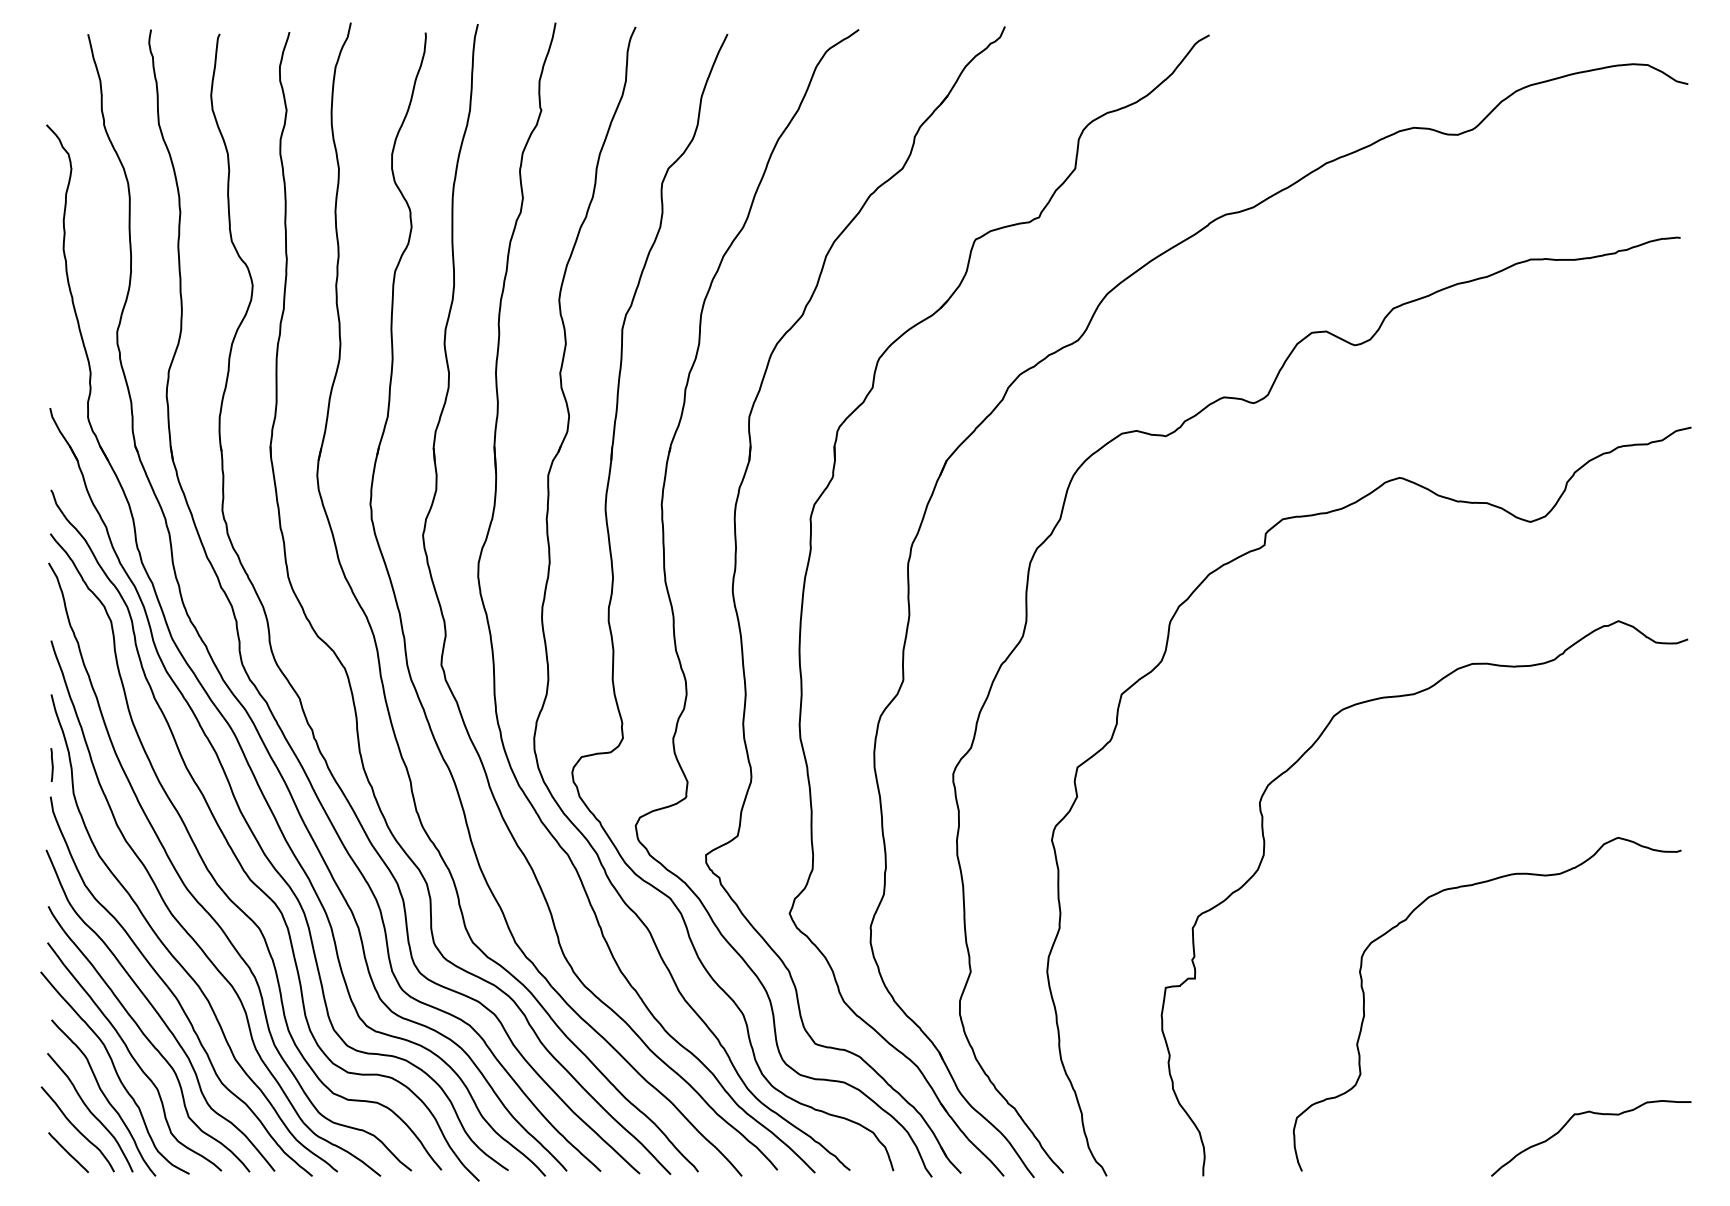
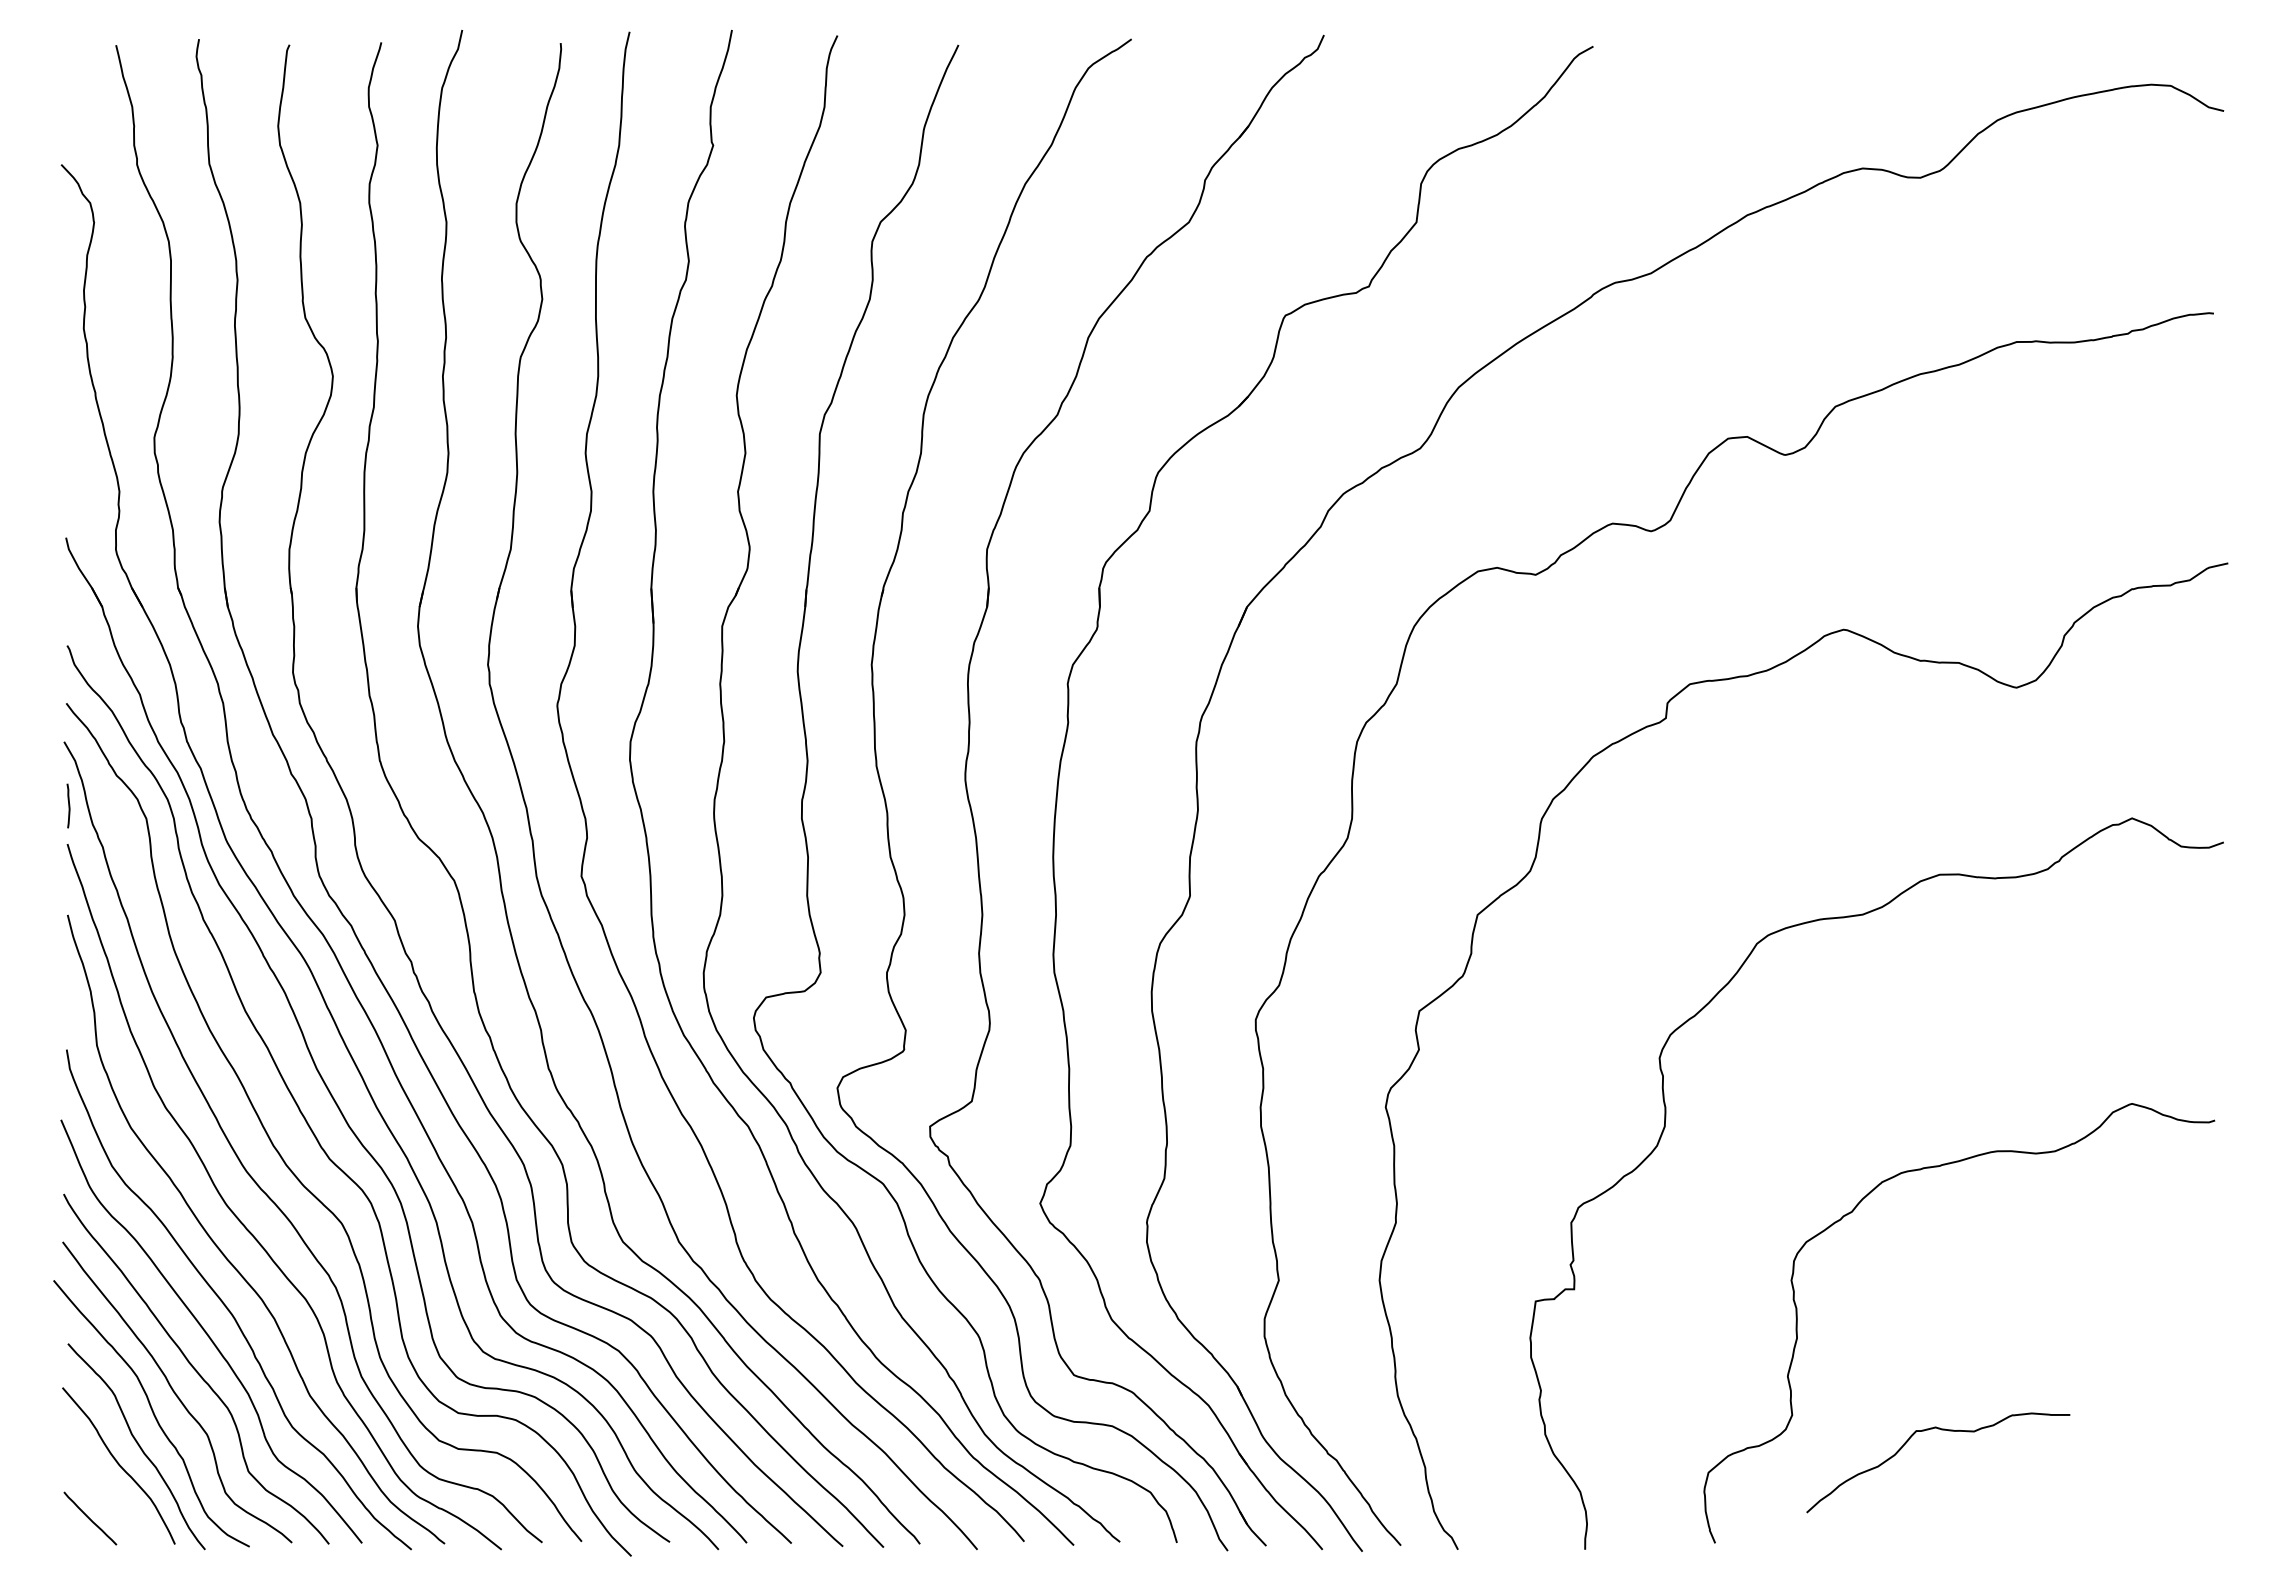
curve: (52, 764) -> (68, 805), moved
curve: (1593, 1113) -> (1941, 1430), moved
curve: (77, 1129) -> (102, 1487), removed

